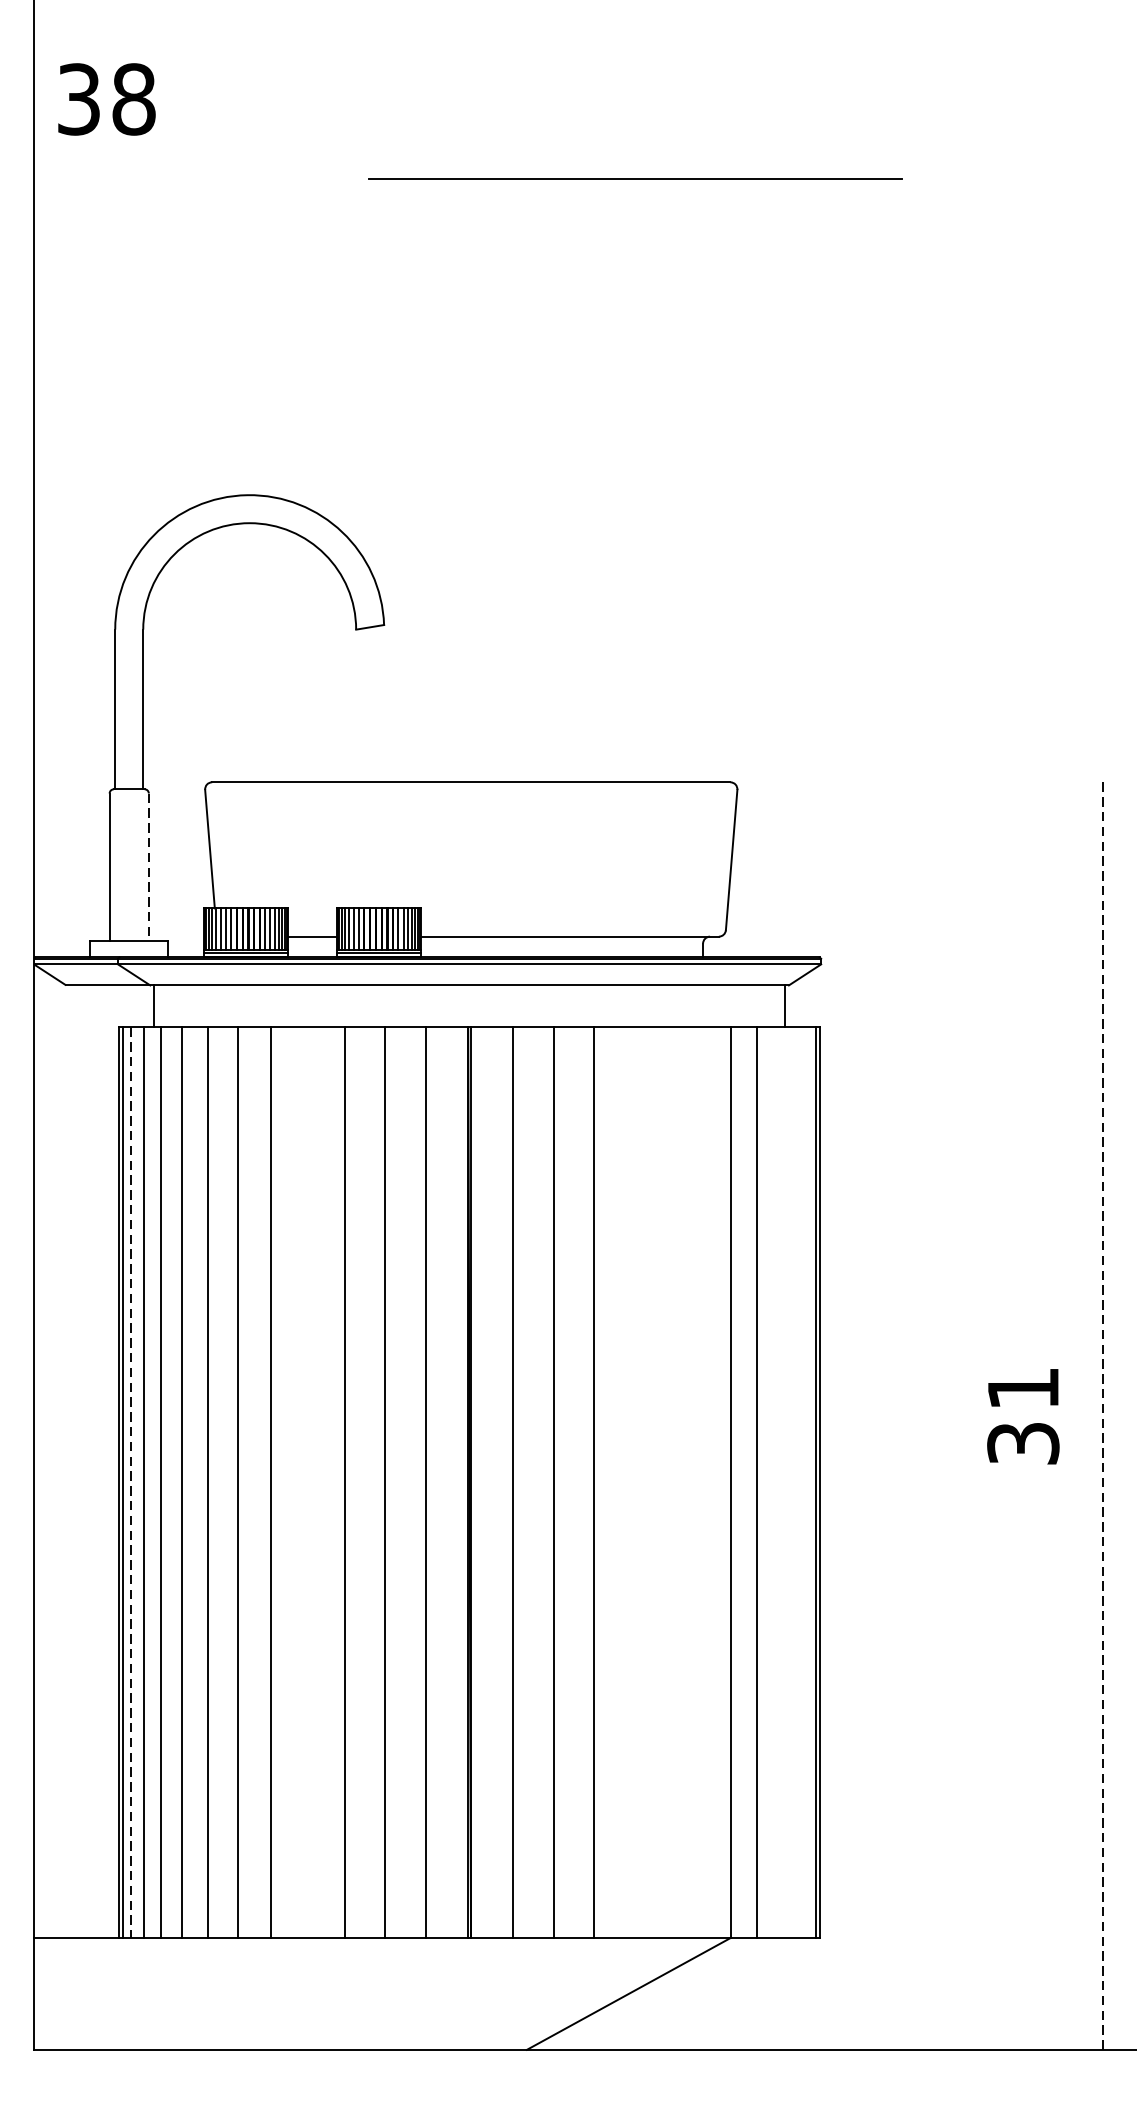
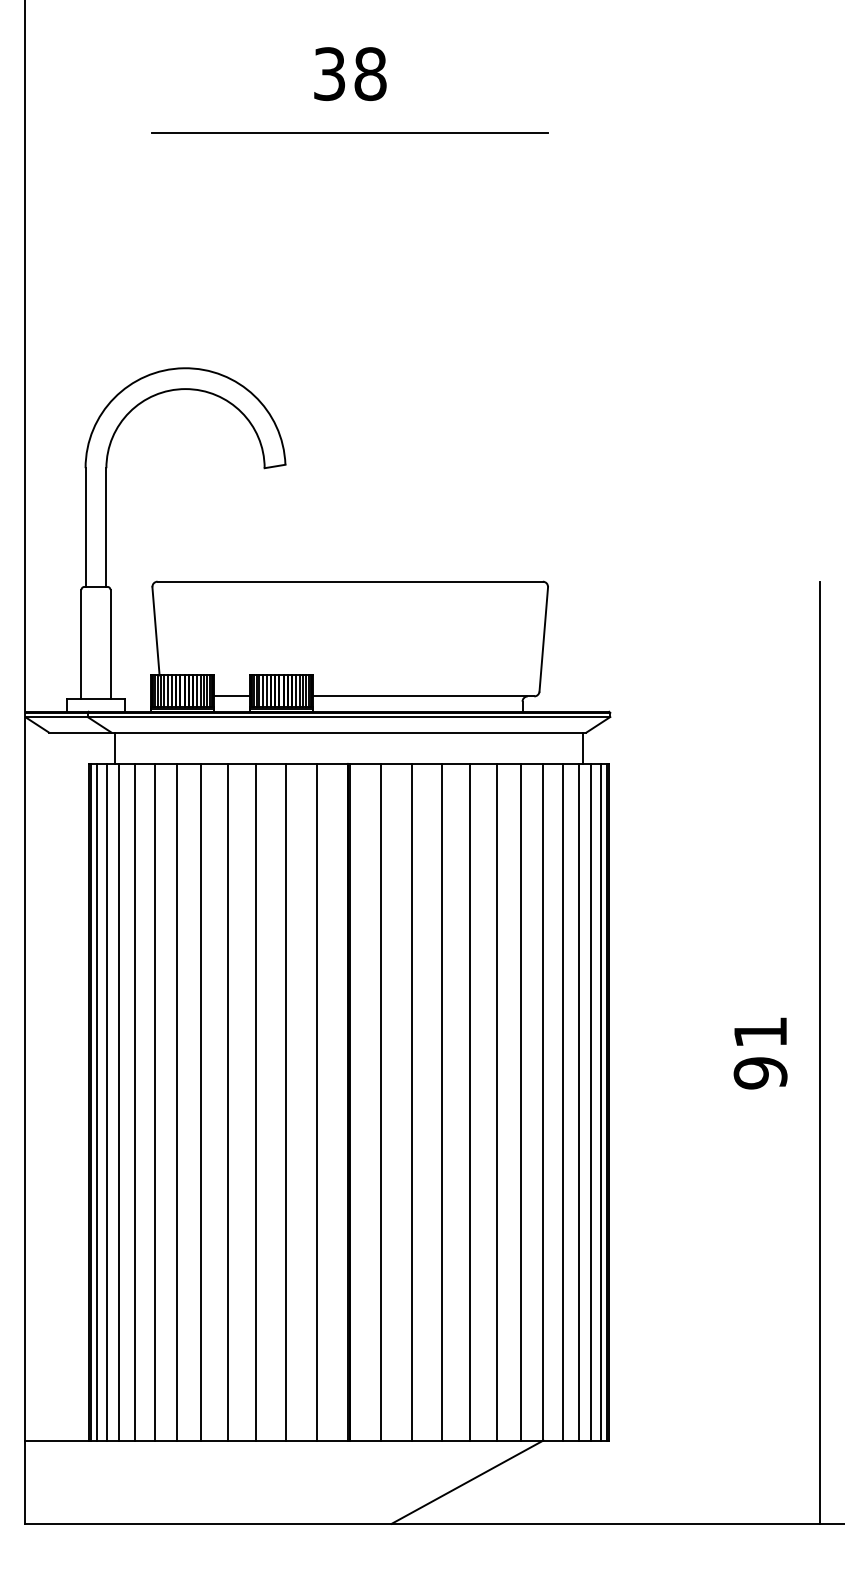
text: (107, 98) -> (350, 73), moved
line: (634, 178) -> (349, 132), moved
line: (148, 866) -> (110, 644), dashed -> solid
line: (1102, 1417) -> (819, 1053), dashed -> solid
text: (1023, 1443) -> (760, 1073), 31 -> 91
line: (306, 1481) -> (227, 1101), added
line: (633, 1481) -> (470, 1101), added
line: (668, 1481) -> (496, 1101), added
line: (701, 1481) -> (521, 1101), added
line: (778, 1481) -> (578, 1101), added
line: (795, 1481) -> (591, 1101), added
line: (807, 1481) -> (600, 1101), added
line: (131, 1482) -> (97, 1102), dashed -> solid

